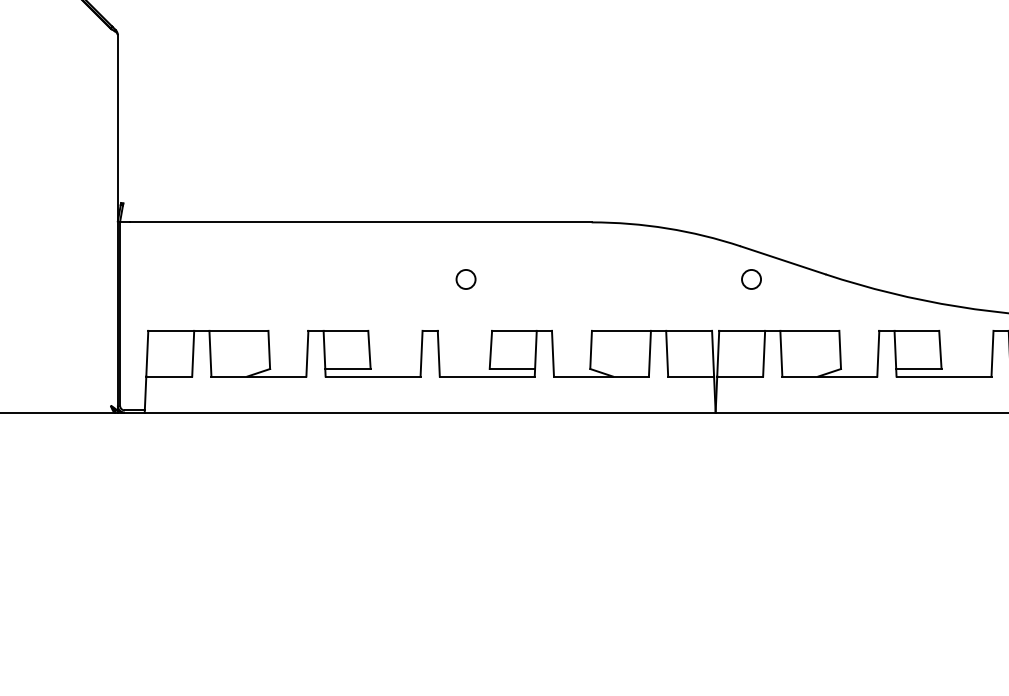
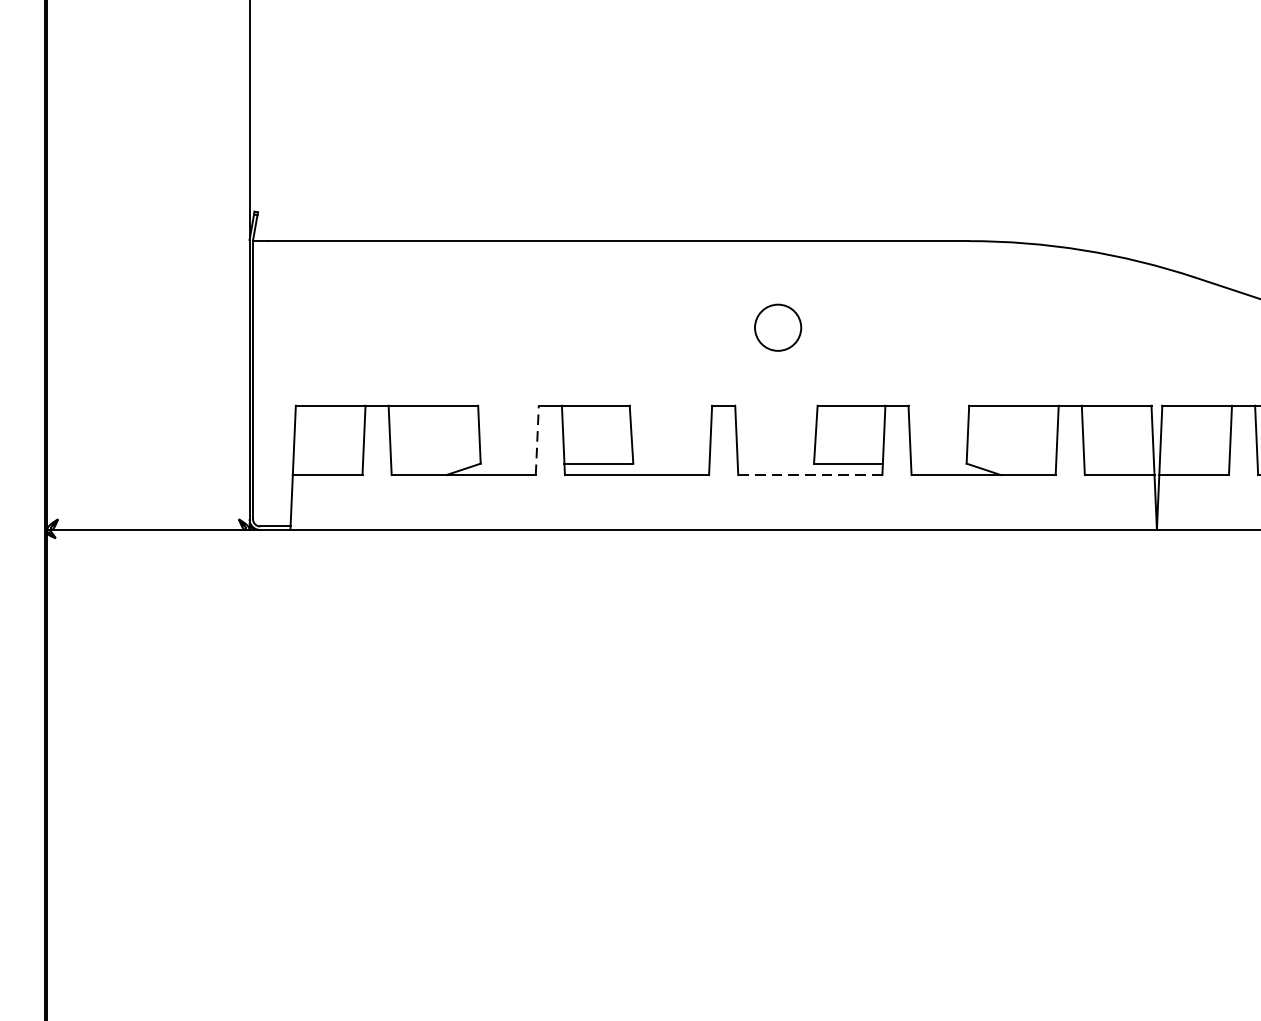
circle: (465, 279) -> (777, 327), size x1.6
circle: (751, 279) -> (1211, 327), removed
line: (307, 353) -> (537, 440), solid -> dashed
line: (487, 376) -> (810, 475), solid -> dashed

